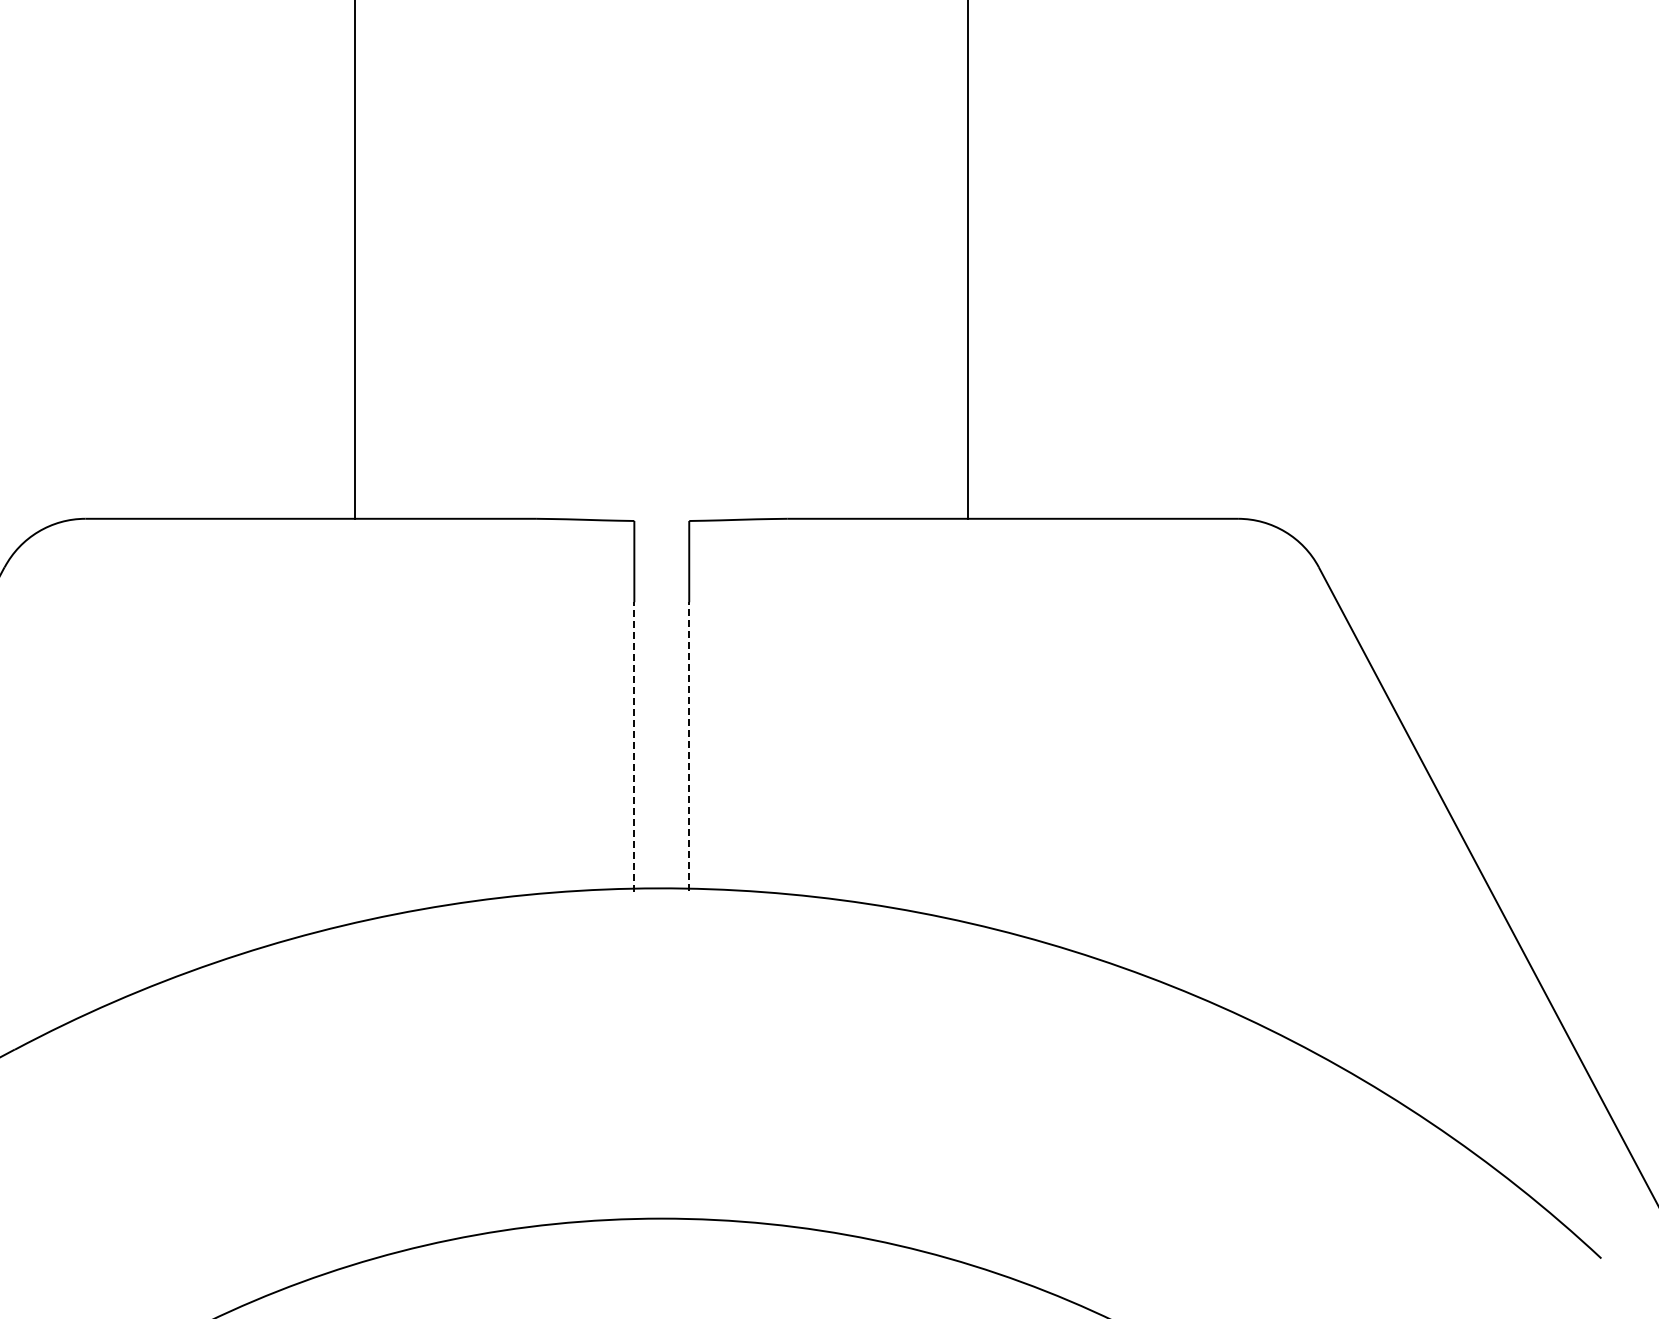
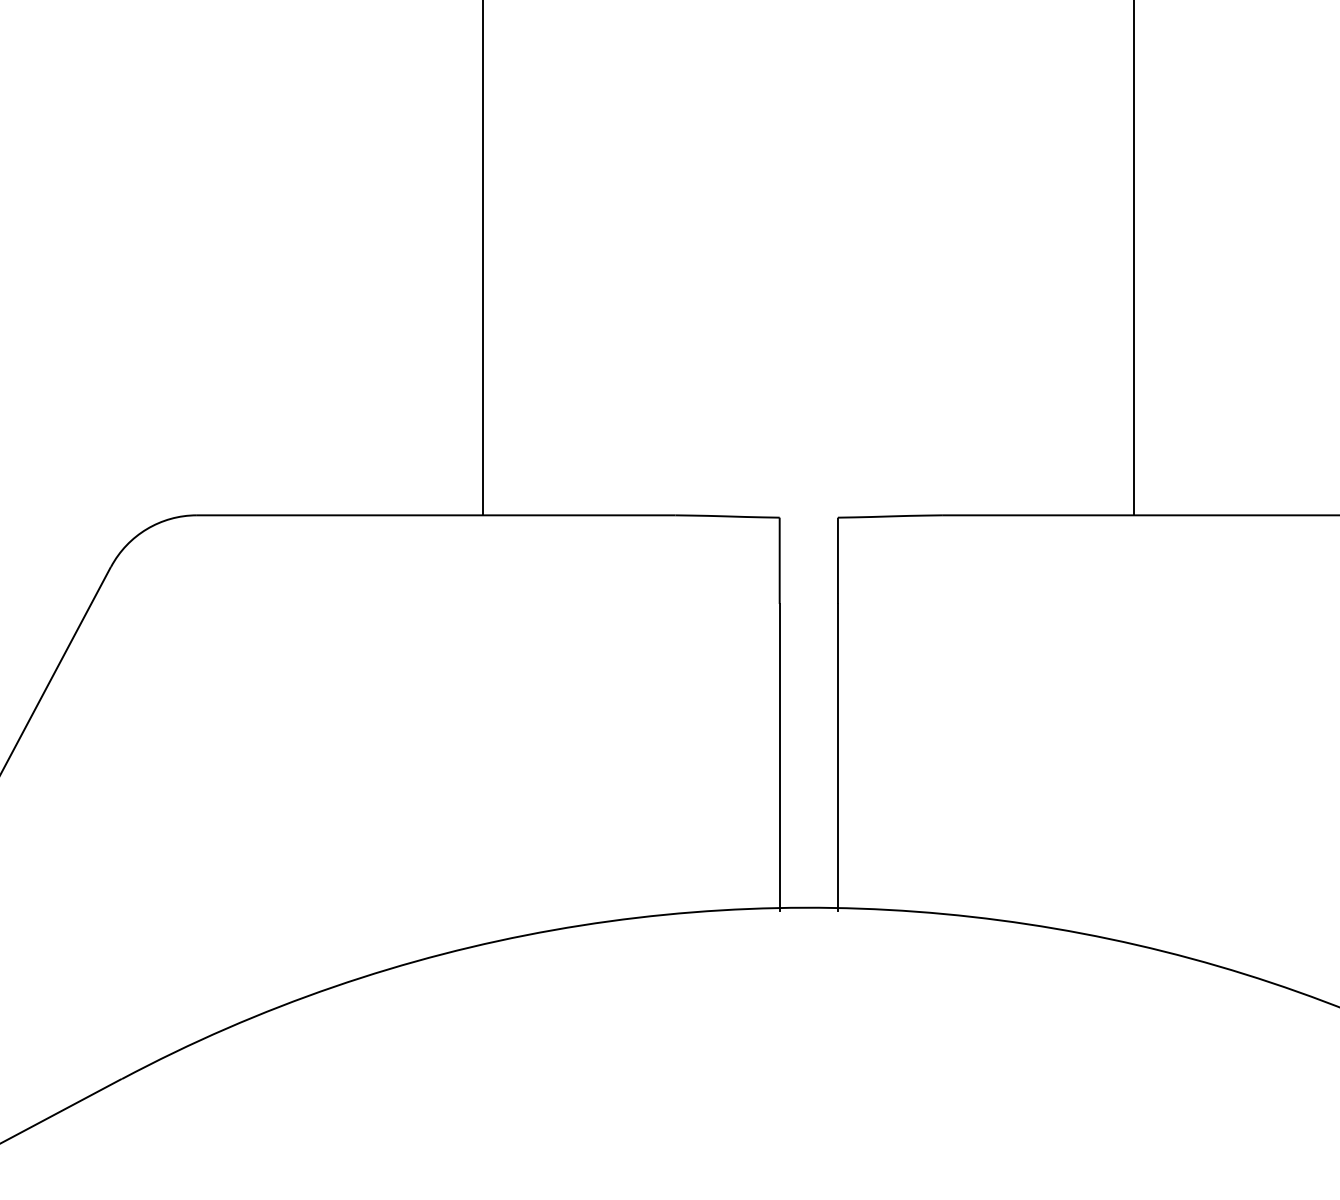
line: (689, 746) -> (838, 757), dashed -> solid
line: (634, 747) -> (779, 758), dashed -> solid

